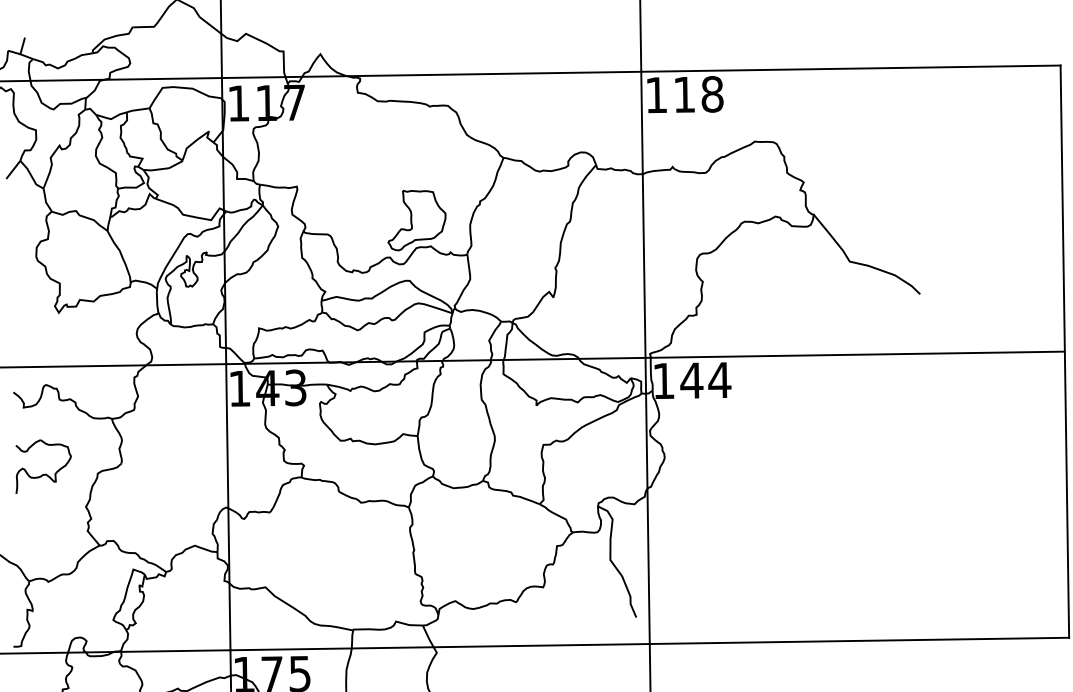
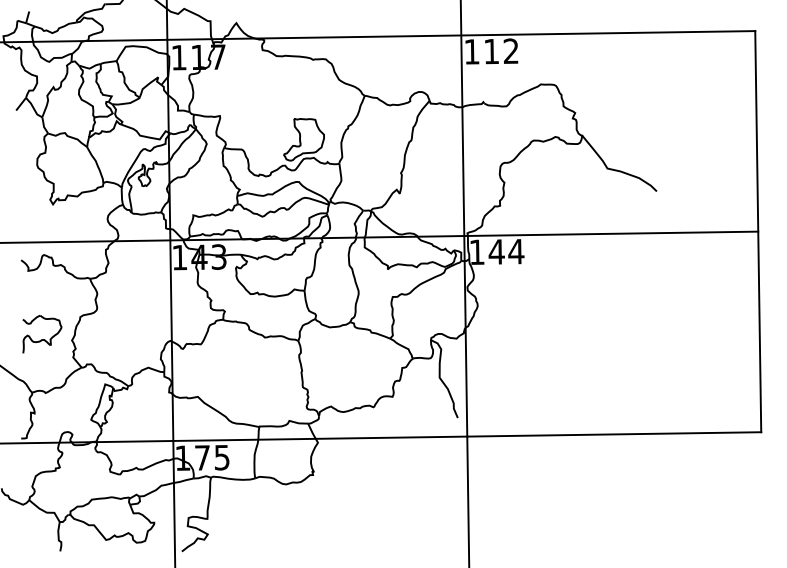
text: (711, 94) -> (510, 51), 118 -> 112
part: (43, 466) -> (42, 334), moved

